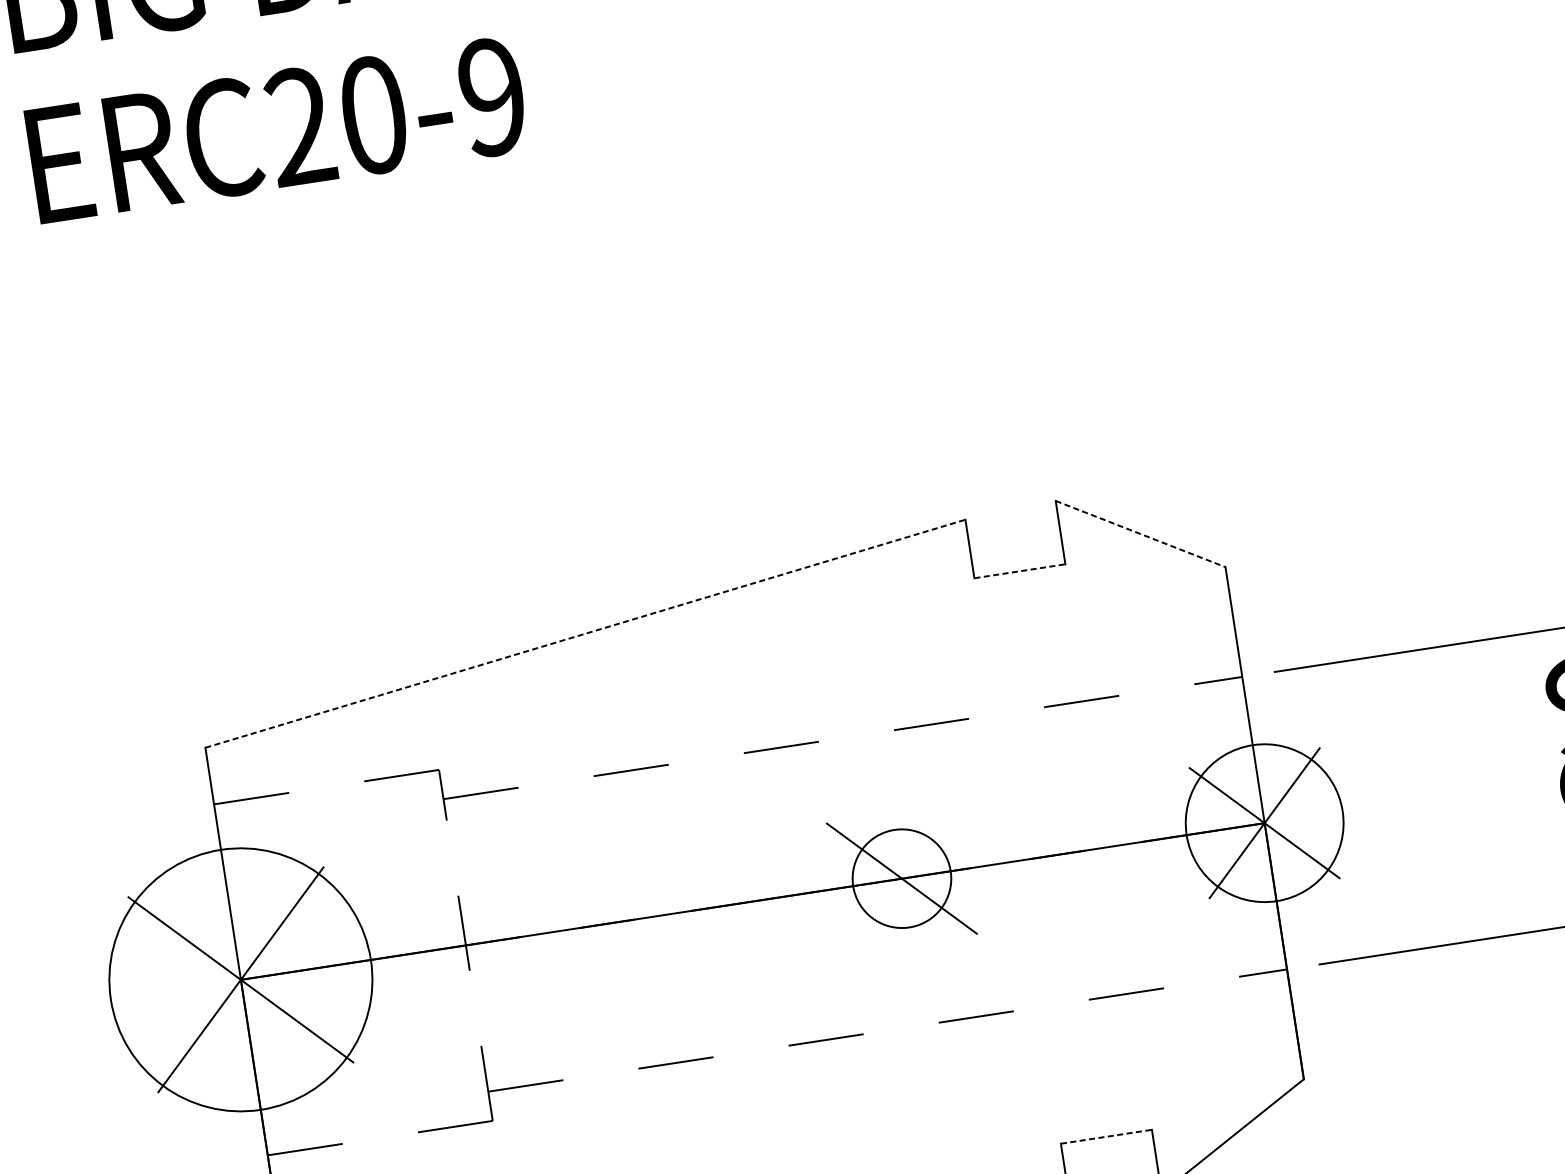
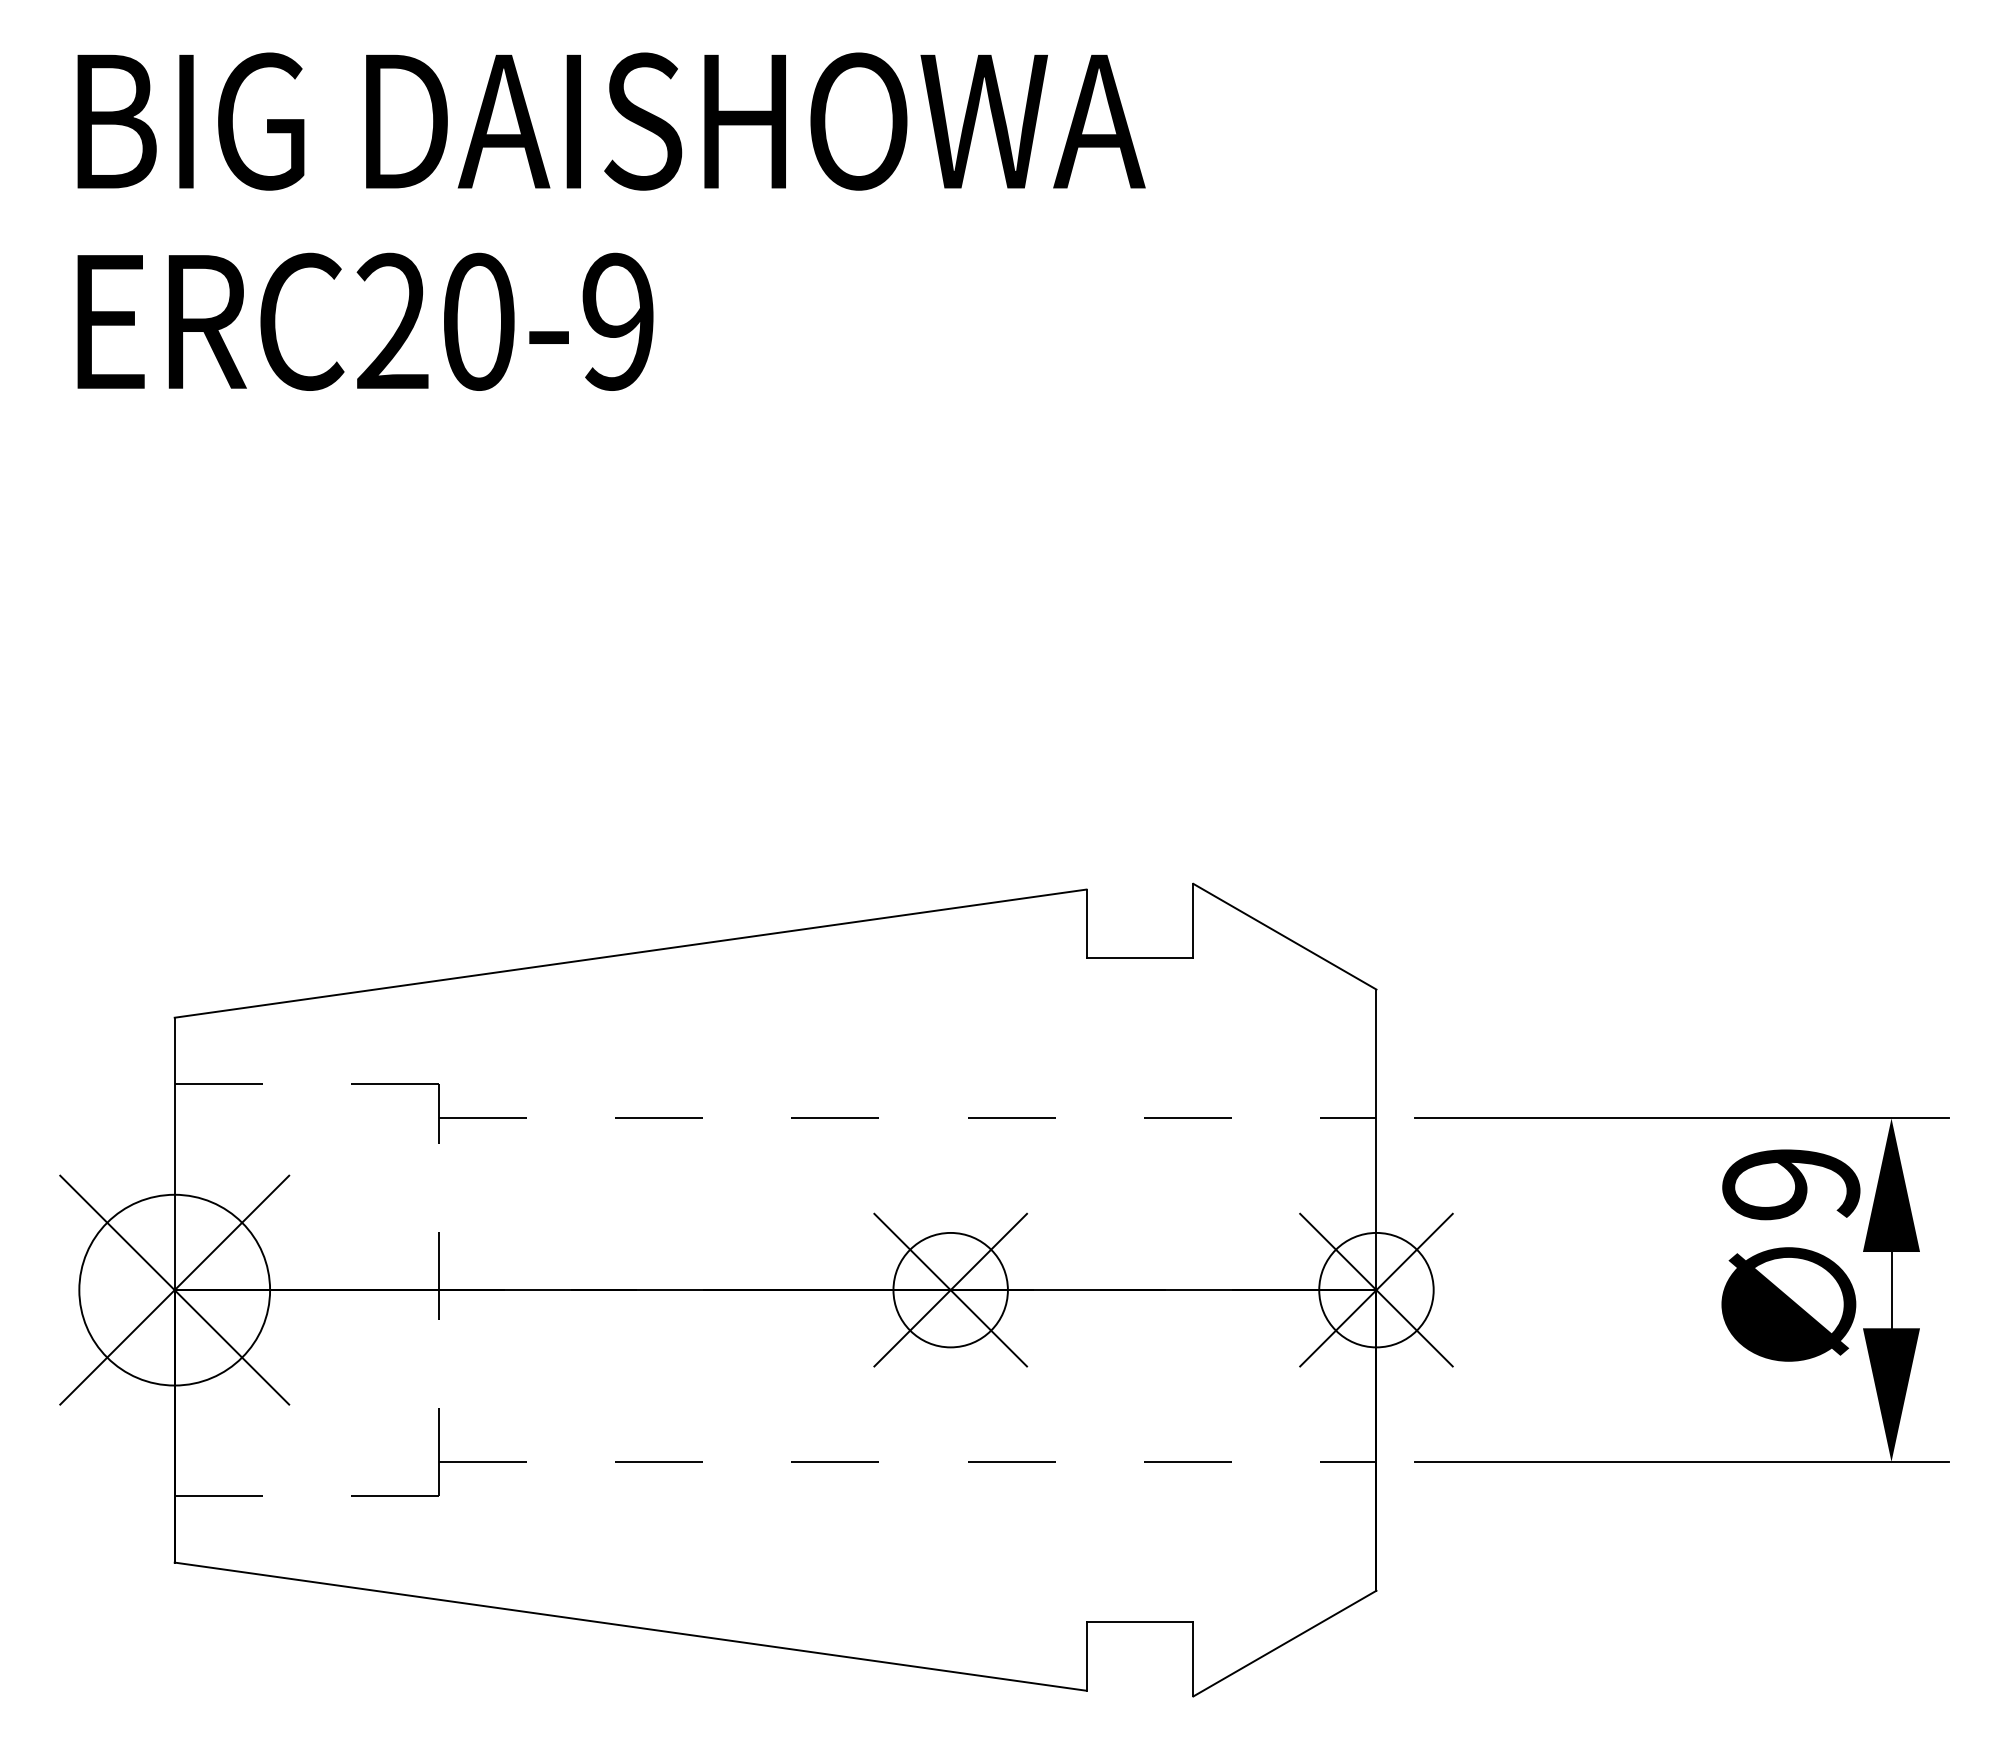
line: (1140, 533) -> (1284, 936), dashed -> solid
line: (1020, 571) -> (1140, 958), dashed -> solid
line: (586, 633) -> (631, 953), dashed -> solid
circle: (1264, 822) -> (1376, 1289), size x0.62
line: (901, 878) -> (950, 1289), added
circle: (240, 979) -> (174, 1289), size x0.62
line: (1106, 1137) -> (1140, 1622), dashed -> solid

